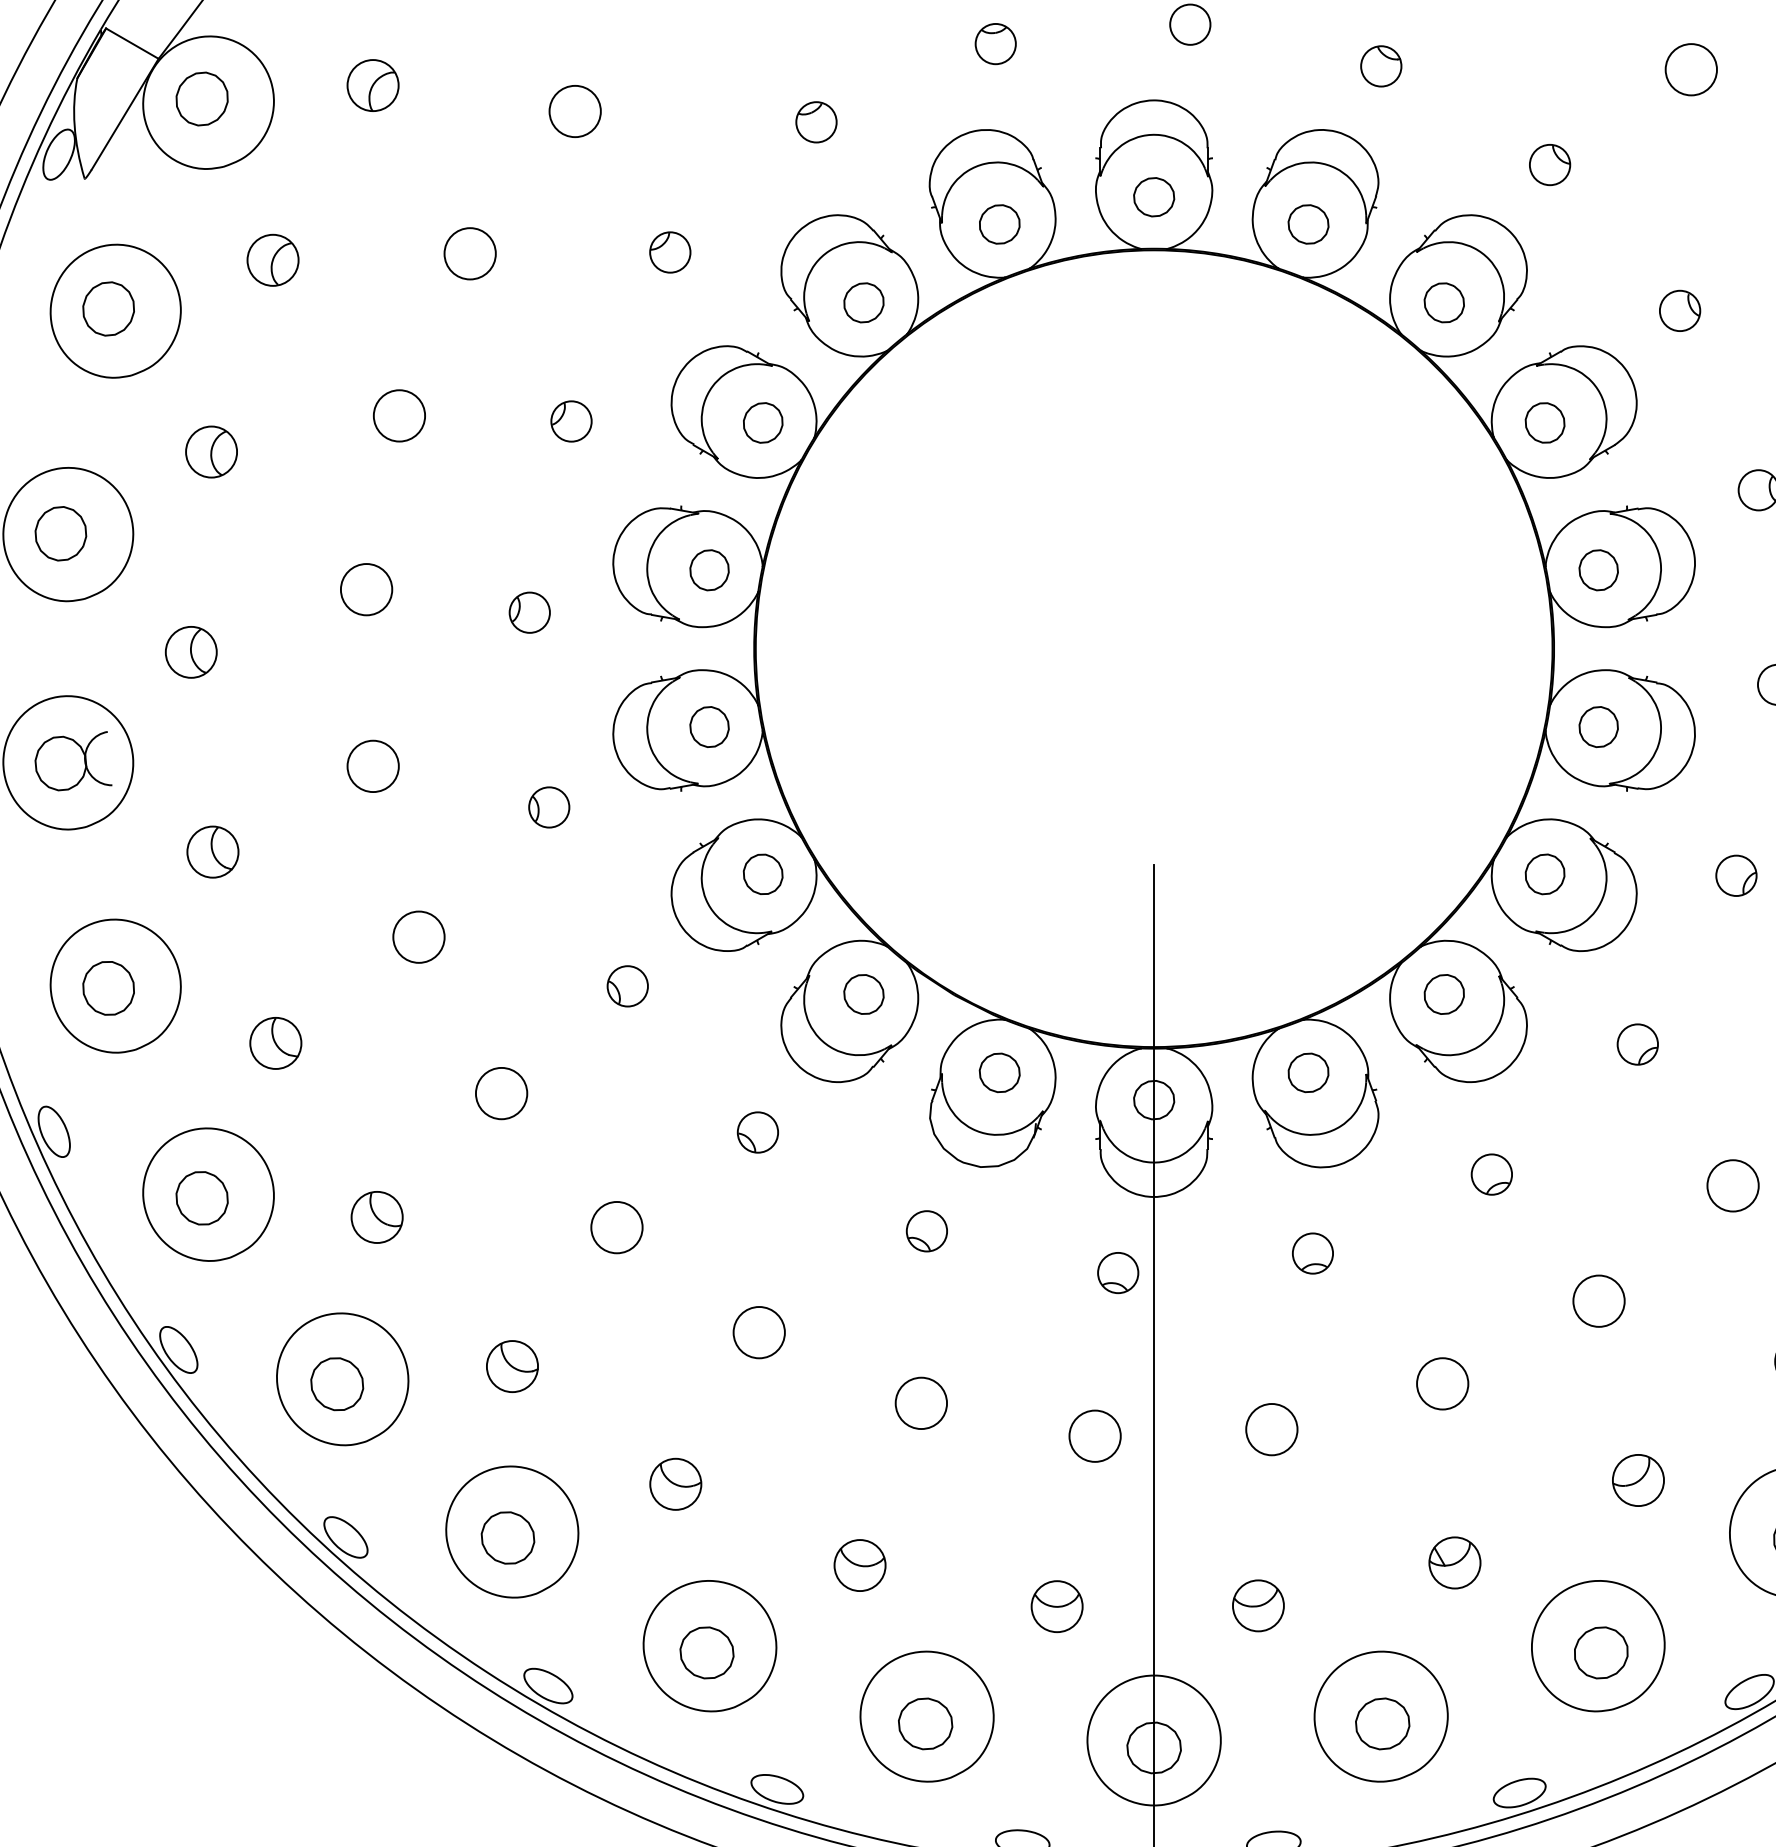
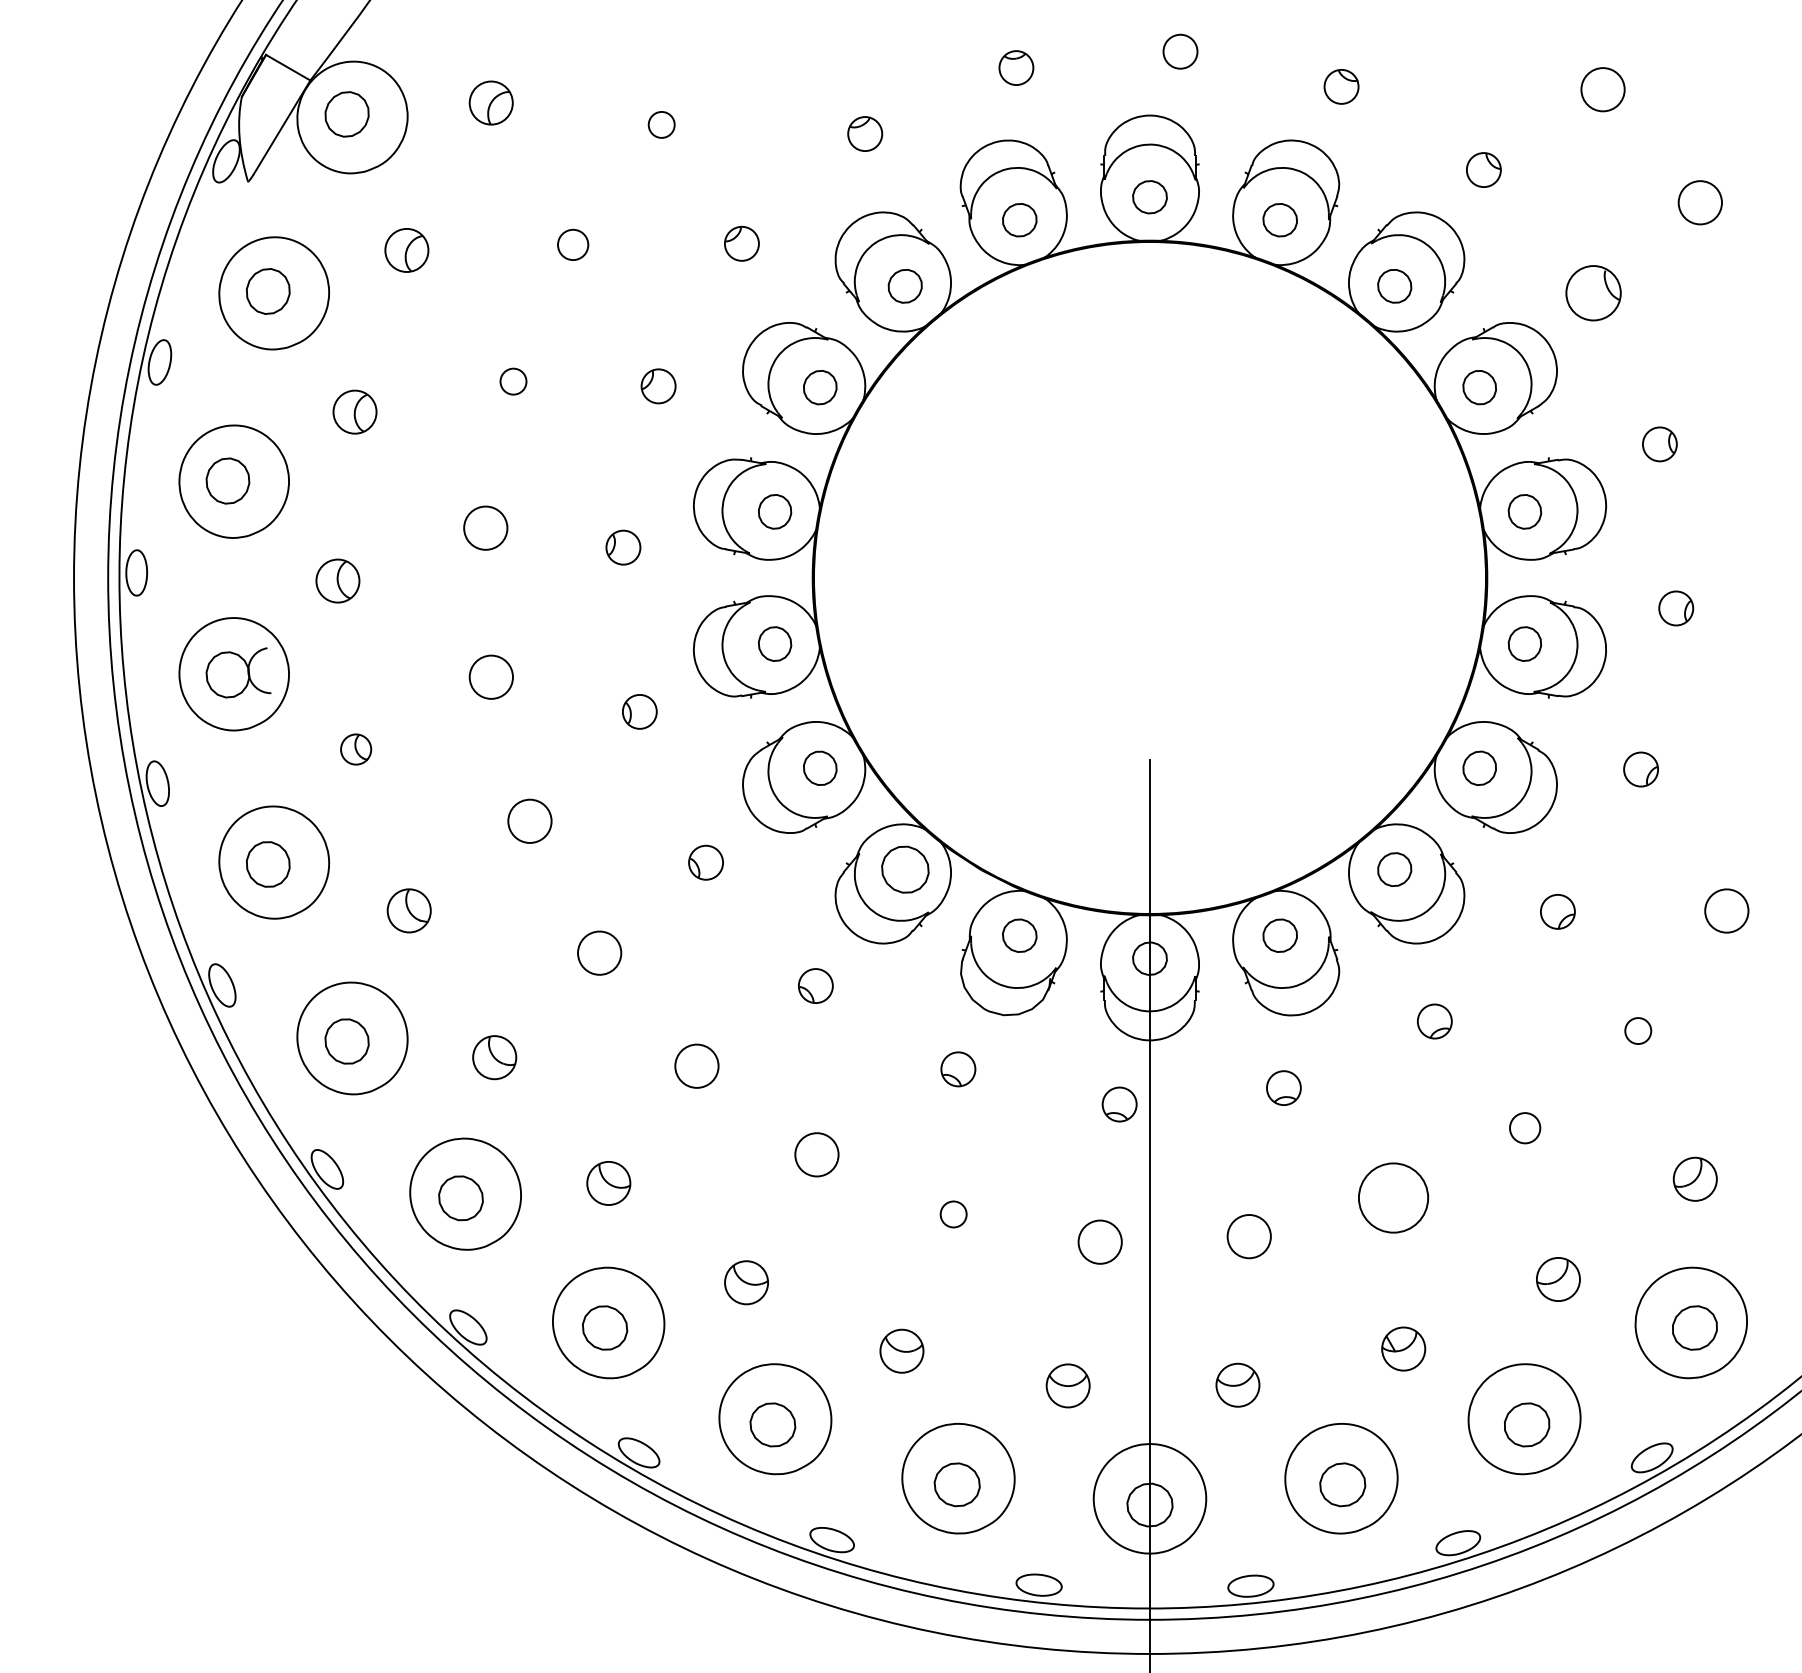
circle: (574, 110) -> (661, 124), size x0.6
circle: (469, 253) -> (572, 244), size x0.7
part: (1680, 310) -> (1593, 292), size x1.6
circle: (399, 415) -> (513, 381), size x0.6
part: (212, 852) -> (355, 749), size x0.7
part: (863, 994) -> (904, 869), size x1.4
circle: (1732, 1185) -> (1637, 1030), size x0.6
circle: (1598, 1300) -> (1524, 1127), size x0.7
circle: (1441, 1383) -> (1392, 1197), size x1.6
circle: (921, 1403) -> (953, 1214), size x0.6

